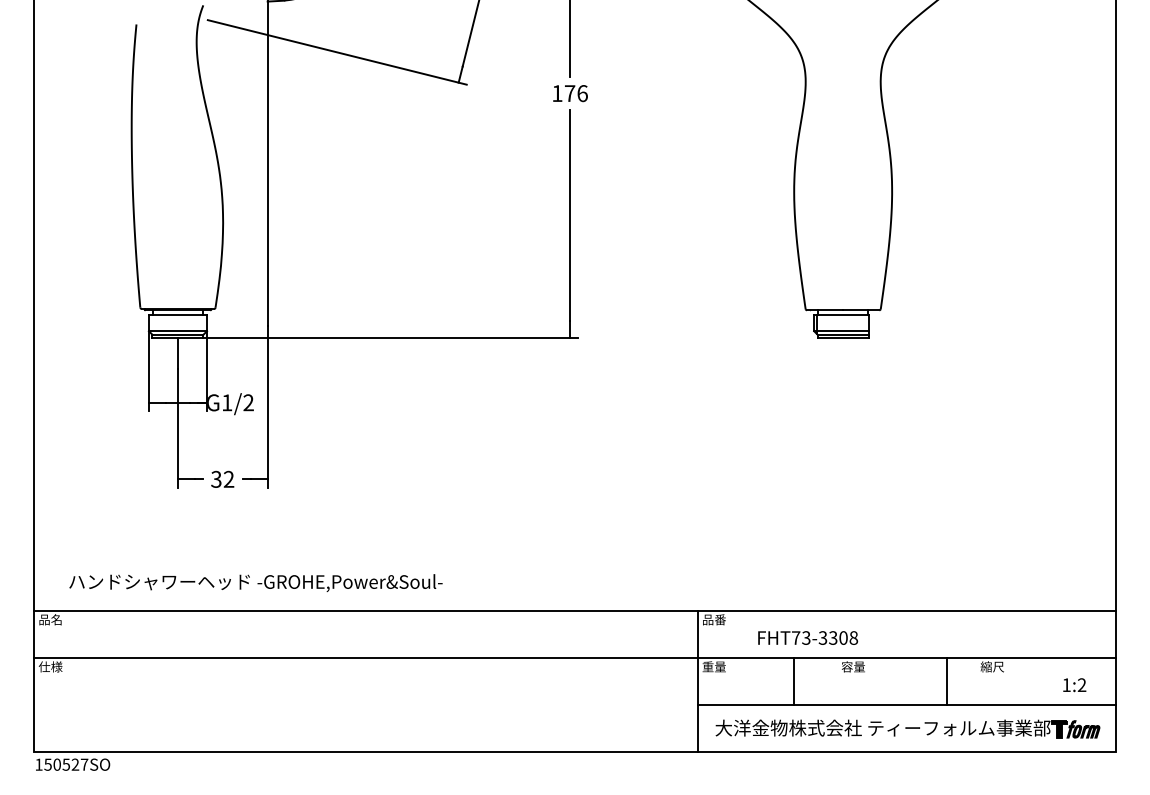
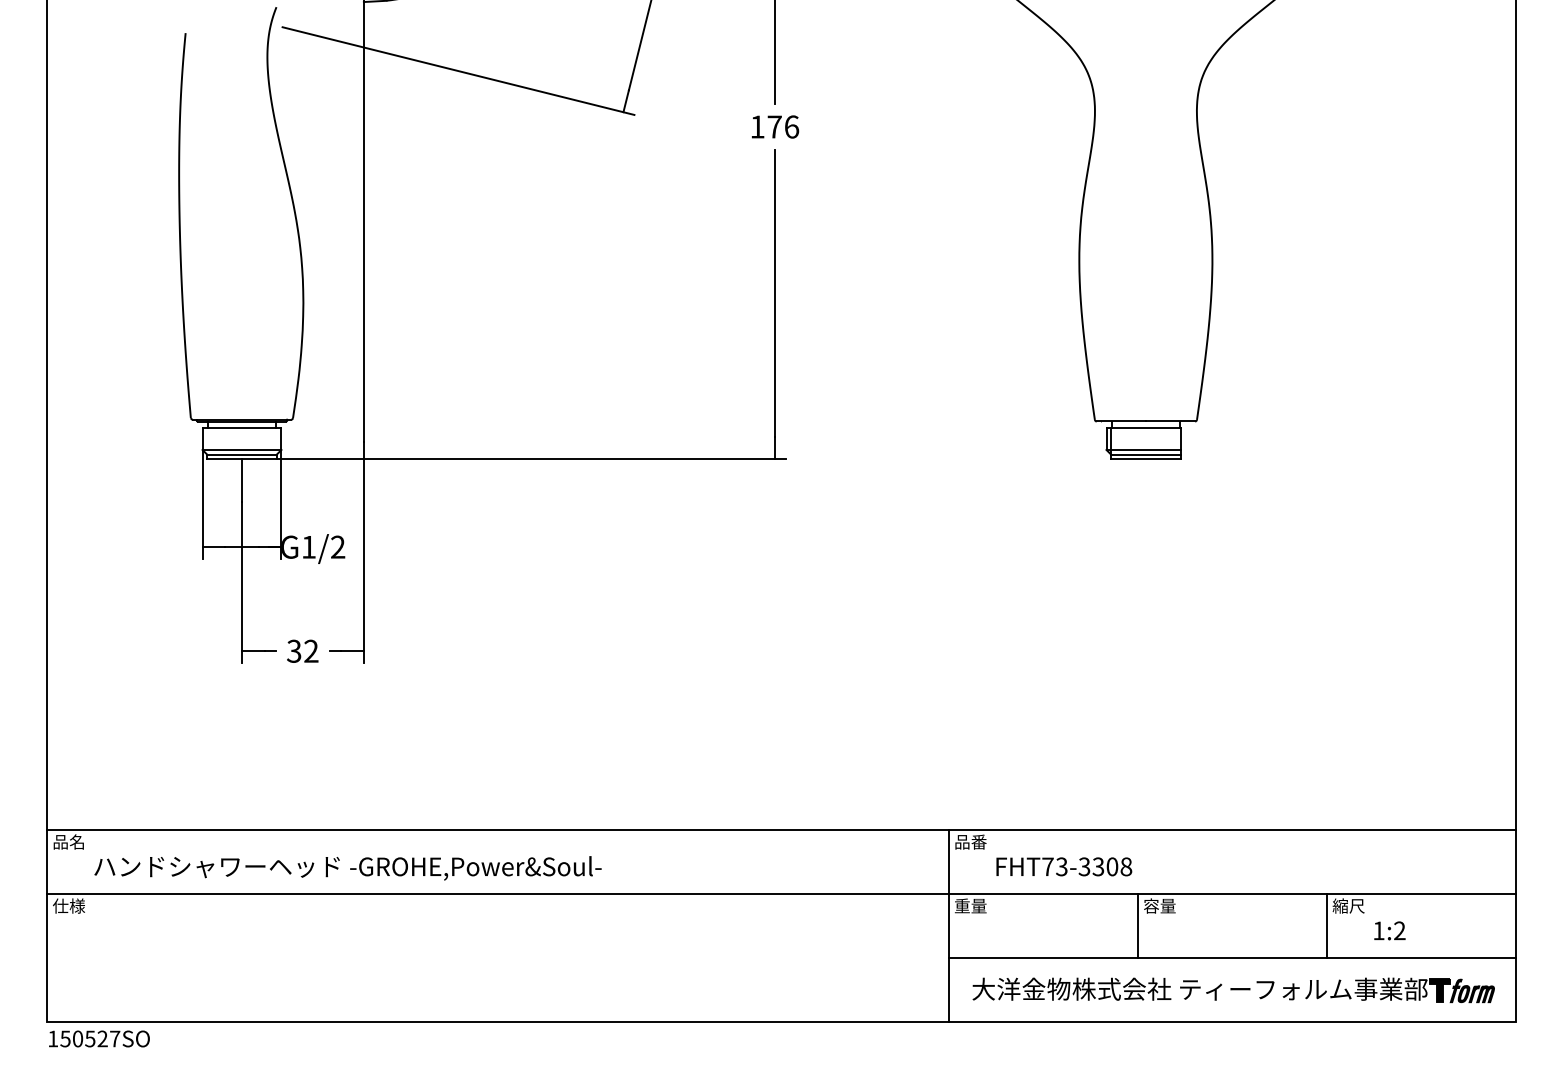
text: (255, 582) -> (347, 867), moved
text: (808, 637) -> (1064, 866), moved
line: (794, 681) -> (1138, 925), moved
line: (947, 681) -> (1327, 925), moved
text: (1074, 685) -> (1389, 931), moved

